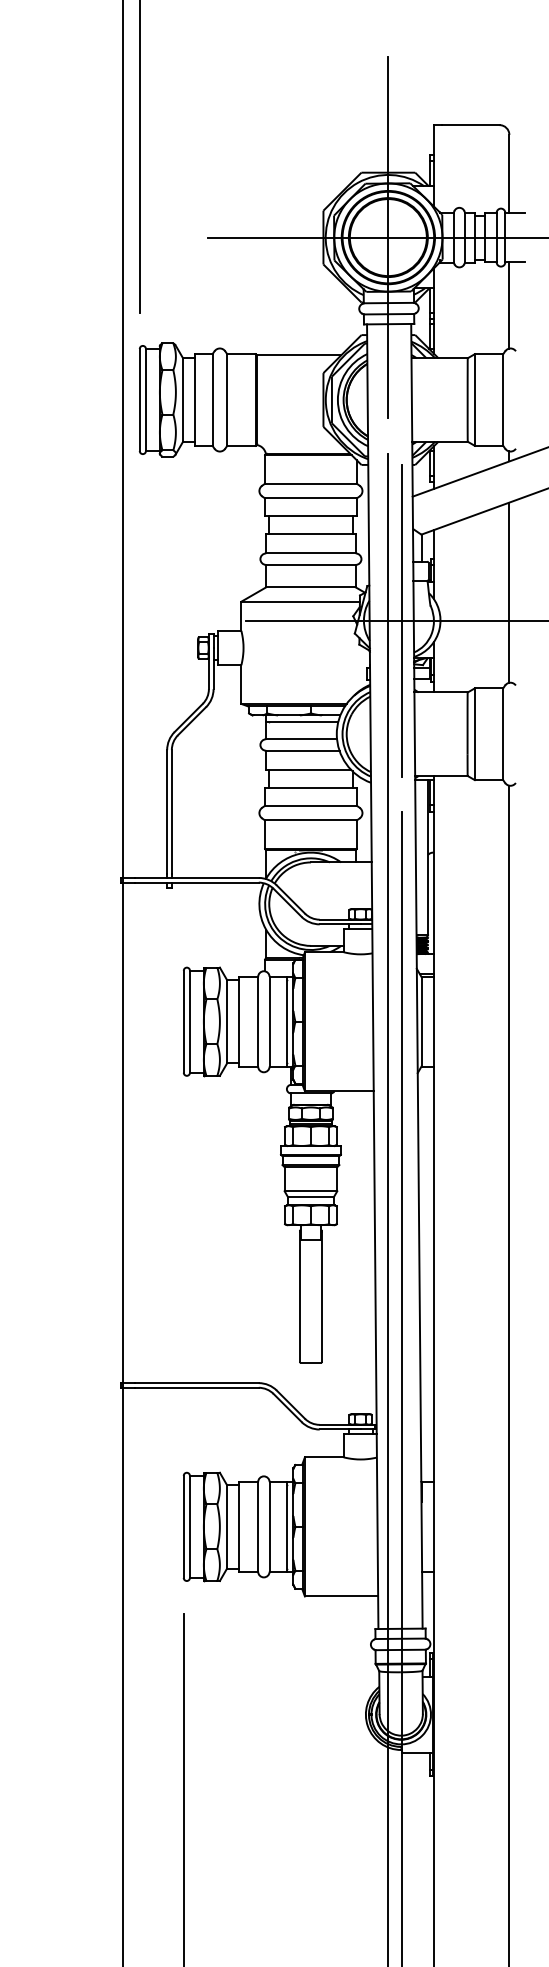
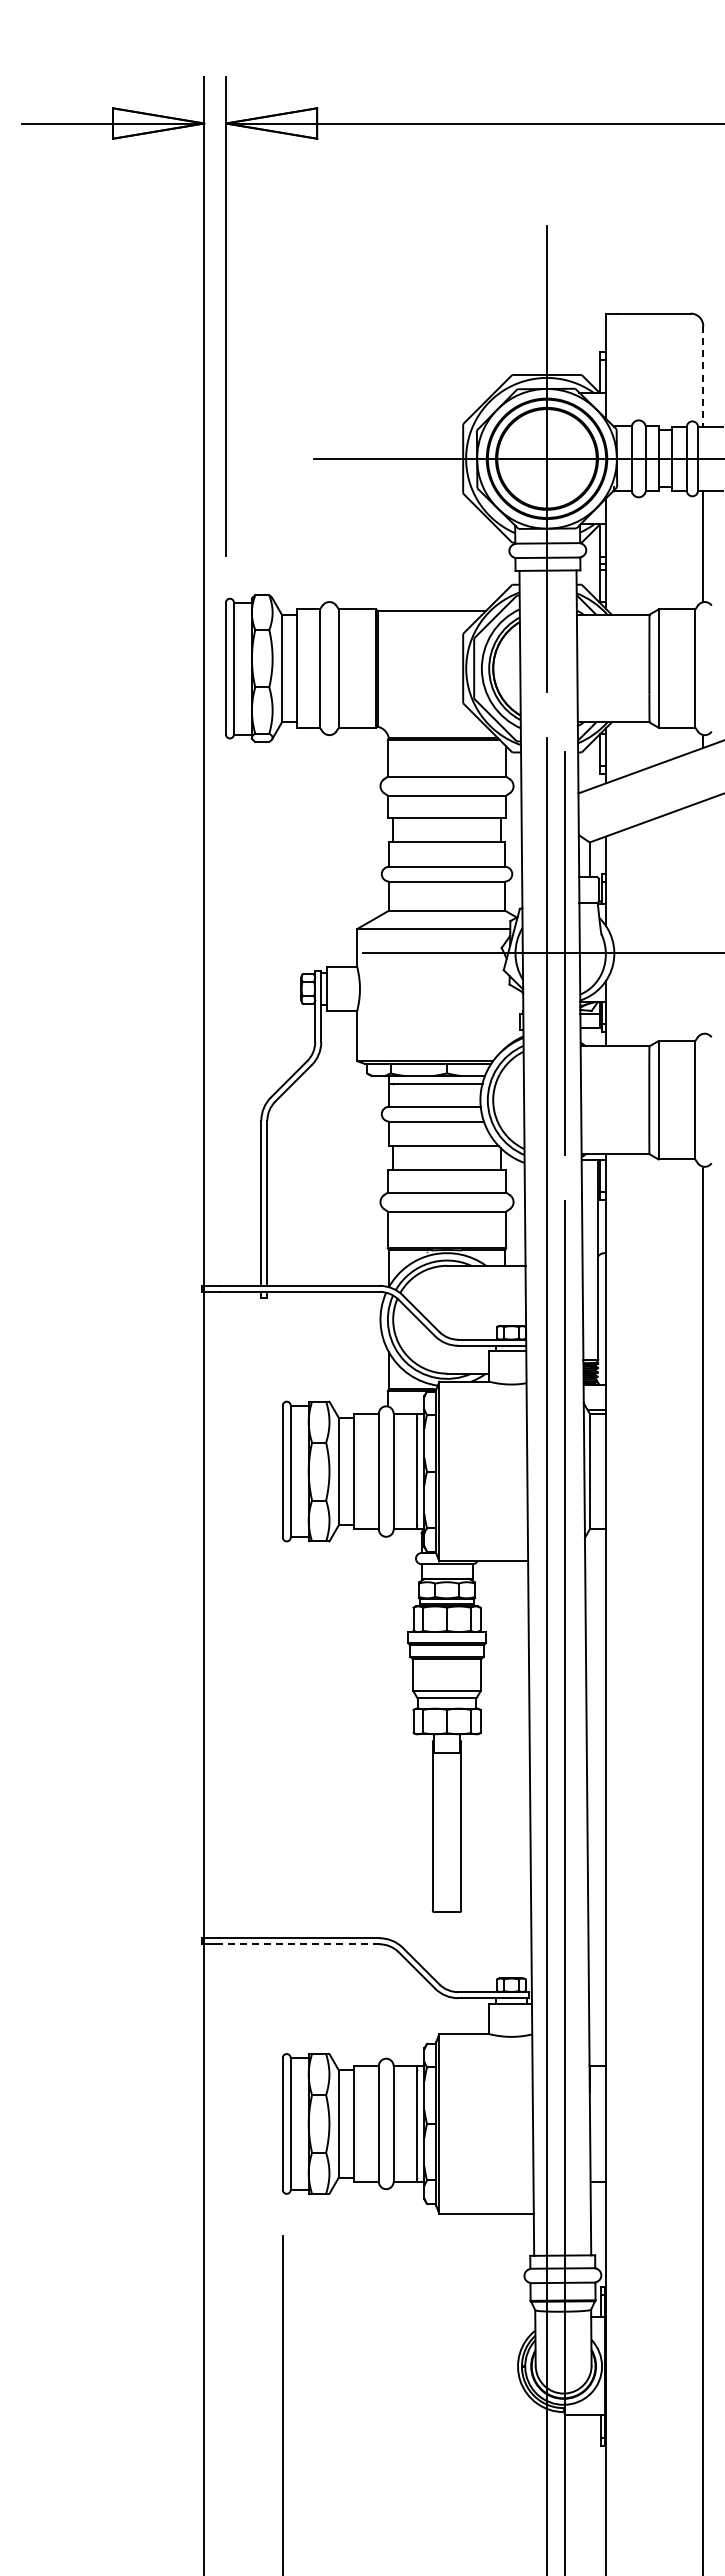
line: (509, 174) -> (703, 377), solid -> dashed
line: (509, 592) -> (703, 917), removed
line: (196, 1387) -> (299, 1944), solid -> dashed

